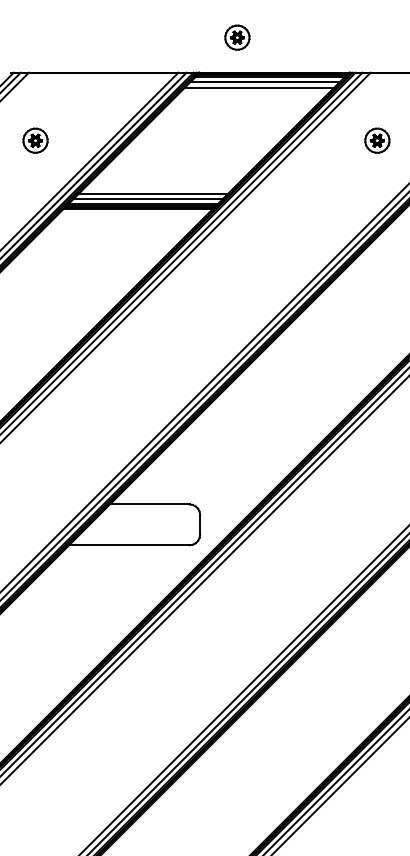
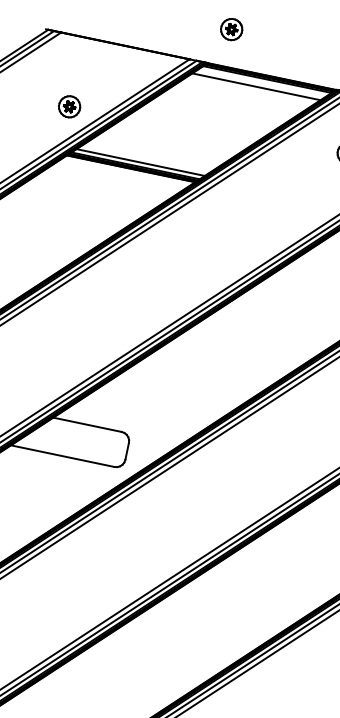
part: (237, 37) -> (231, 29), moved
line: (264, 82) -> (261, 83), removed
part: (35, 140) -> (69, 106), moved
line: (153, 193) -> (146, 158), removed

